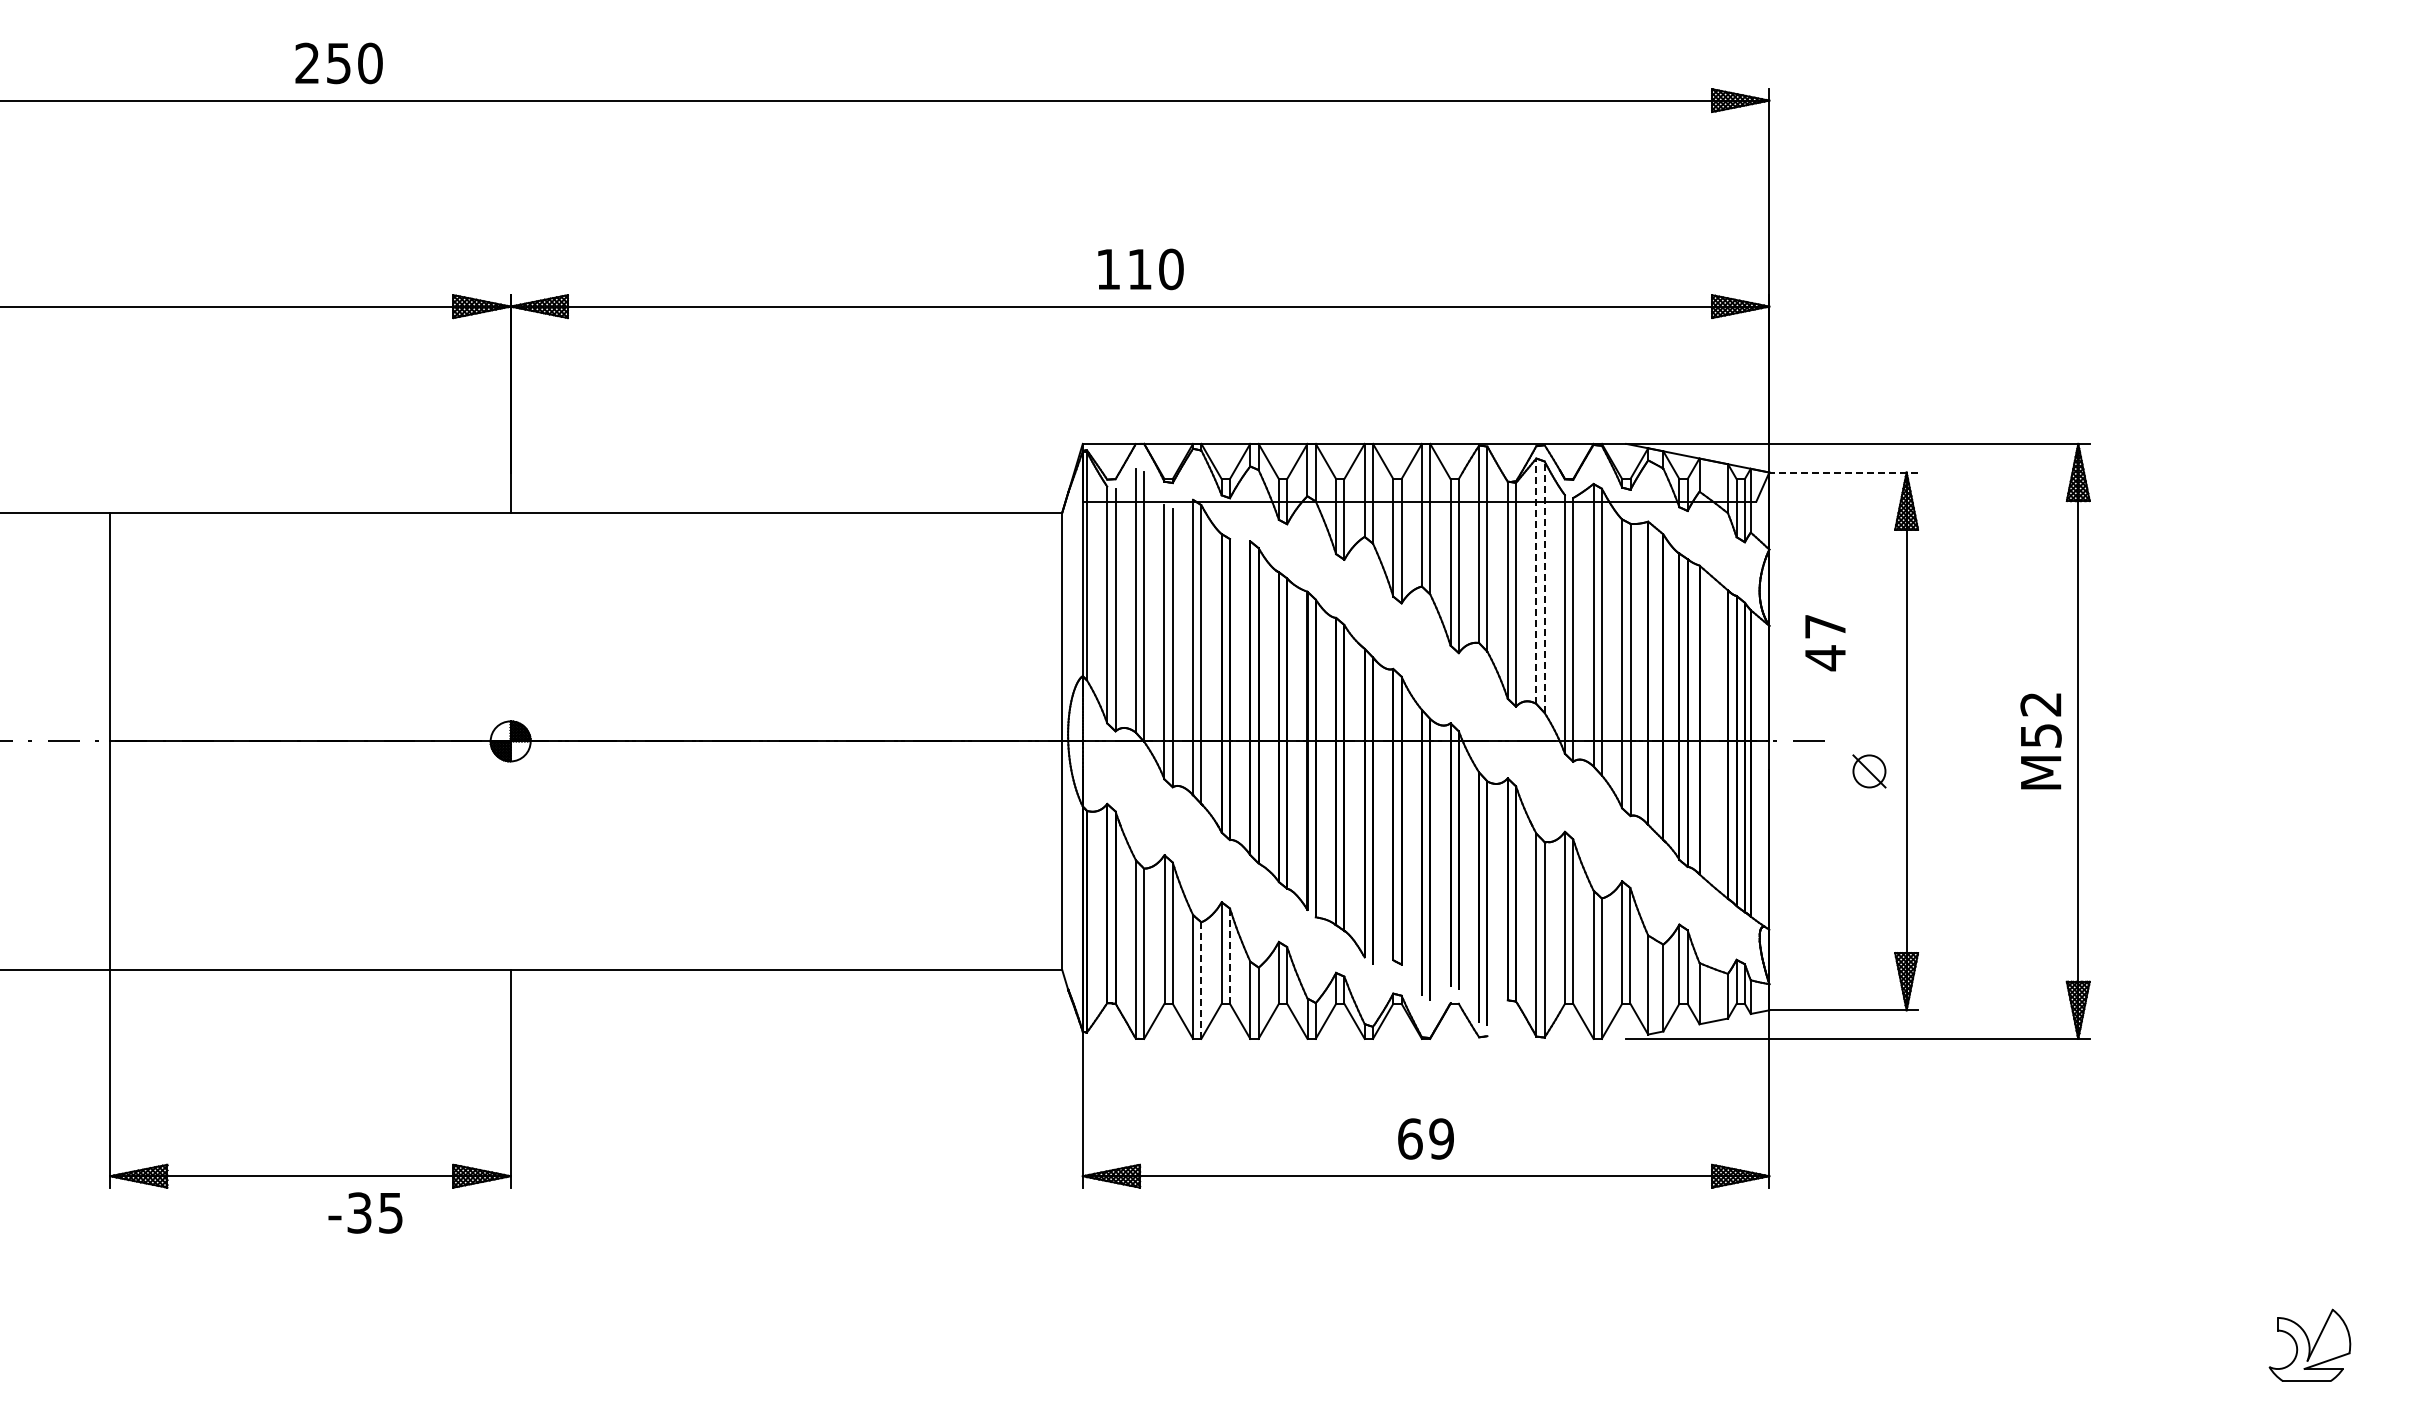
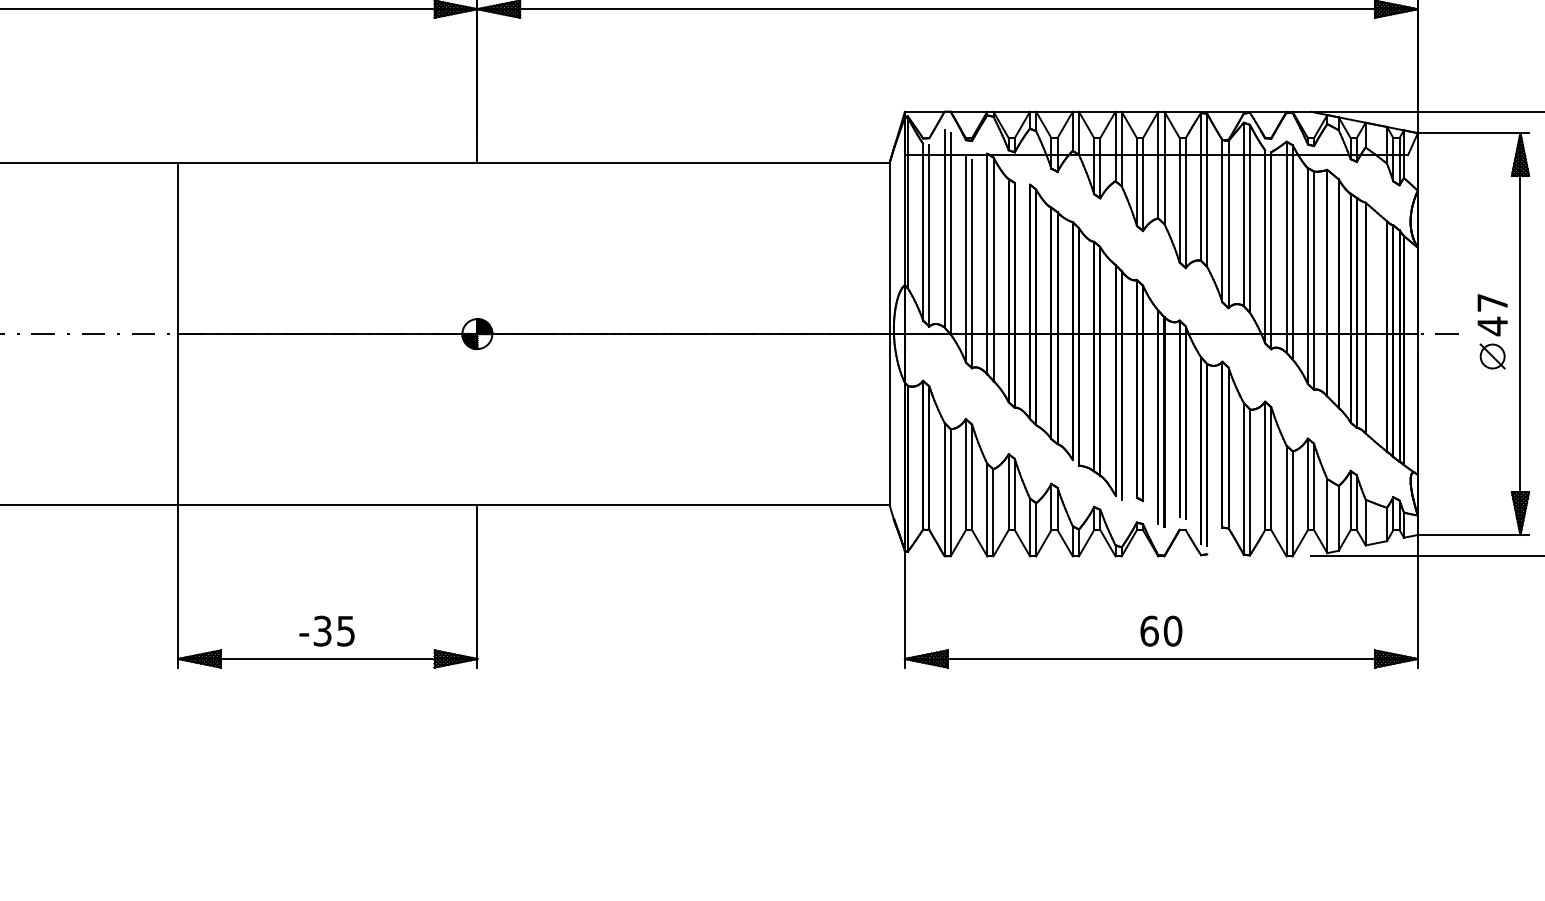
line: (1843, 472) -> (1473, 133), dashed -> solid
line: (1536, 581) -> (1243, 214), dashed -> solid
line: (1544, 587) -> (1249, 219), dashed -> solid
text: (1825, 643) -> (1492, 315), moved
line: (1229, 956) -> (1014, 494), dashed -> solid
line: (1201, 980) -> (993, 512), dashed -> solid
text: (1441, 1138) -> (1172, 630), 69 -> 60
text: (365, 1212) -> (327, 630), moved

